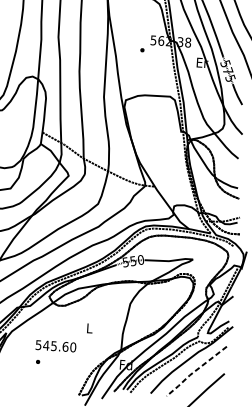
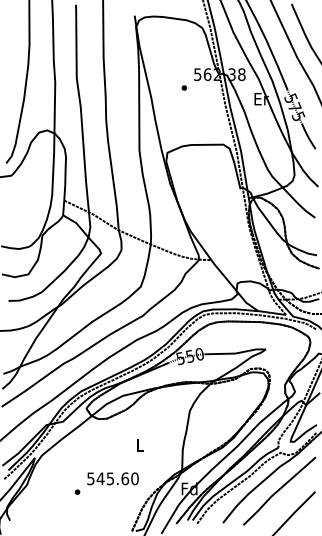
text: (55, 345) -> (112, 478), moved
line: (195, 371) -> (277, 491), dashed -> solid

